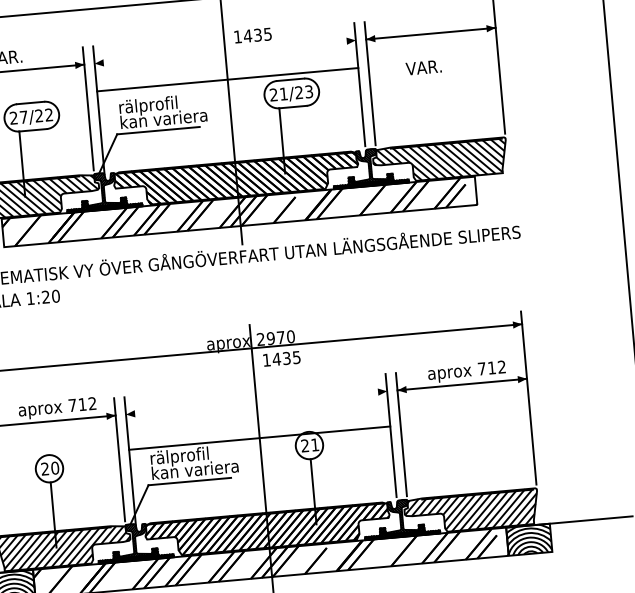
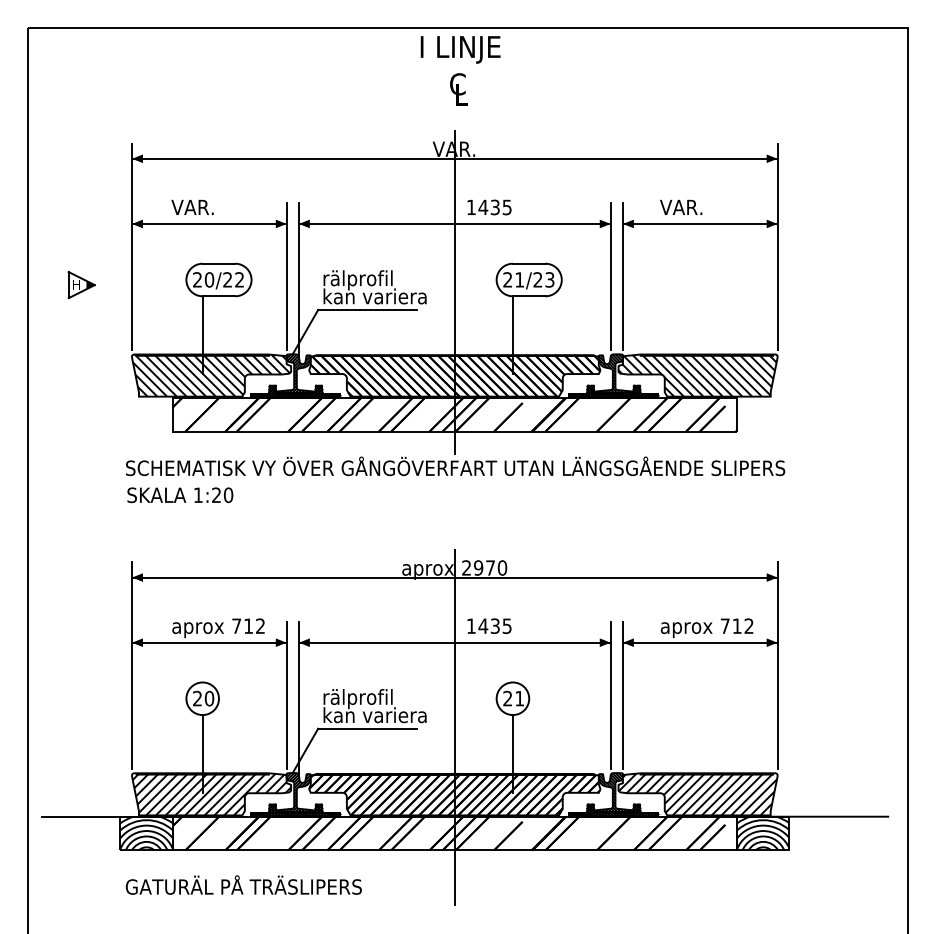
text: (423, 66) -> (681, 206), moved
line: (227, 79) -> (454, 223), moved
text: (23, 116) -> (209, 279), 27/22 -> 20/22
text: (281, 358) -> (489, 625), moved
line: (259, 437) -> (454, 642), moved

